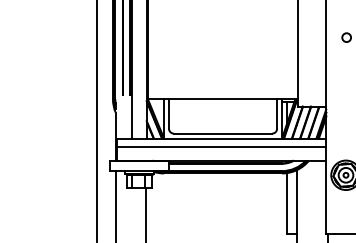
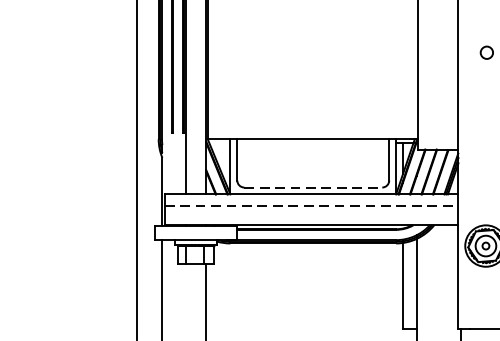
line: (223, 133) -> (313, 187), solid -> dashed
line: (221, 146) -> (311, 205), solid -> dashed

